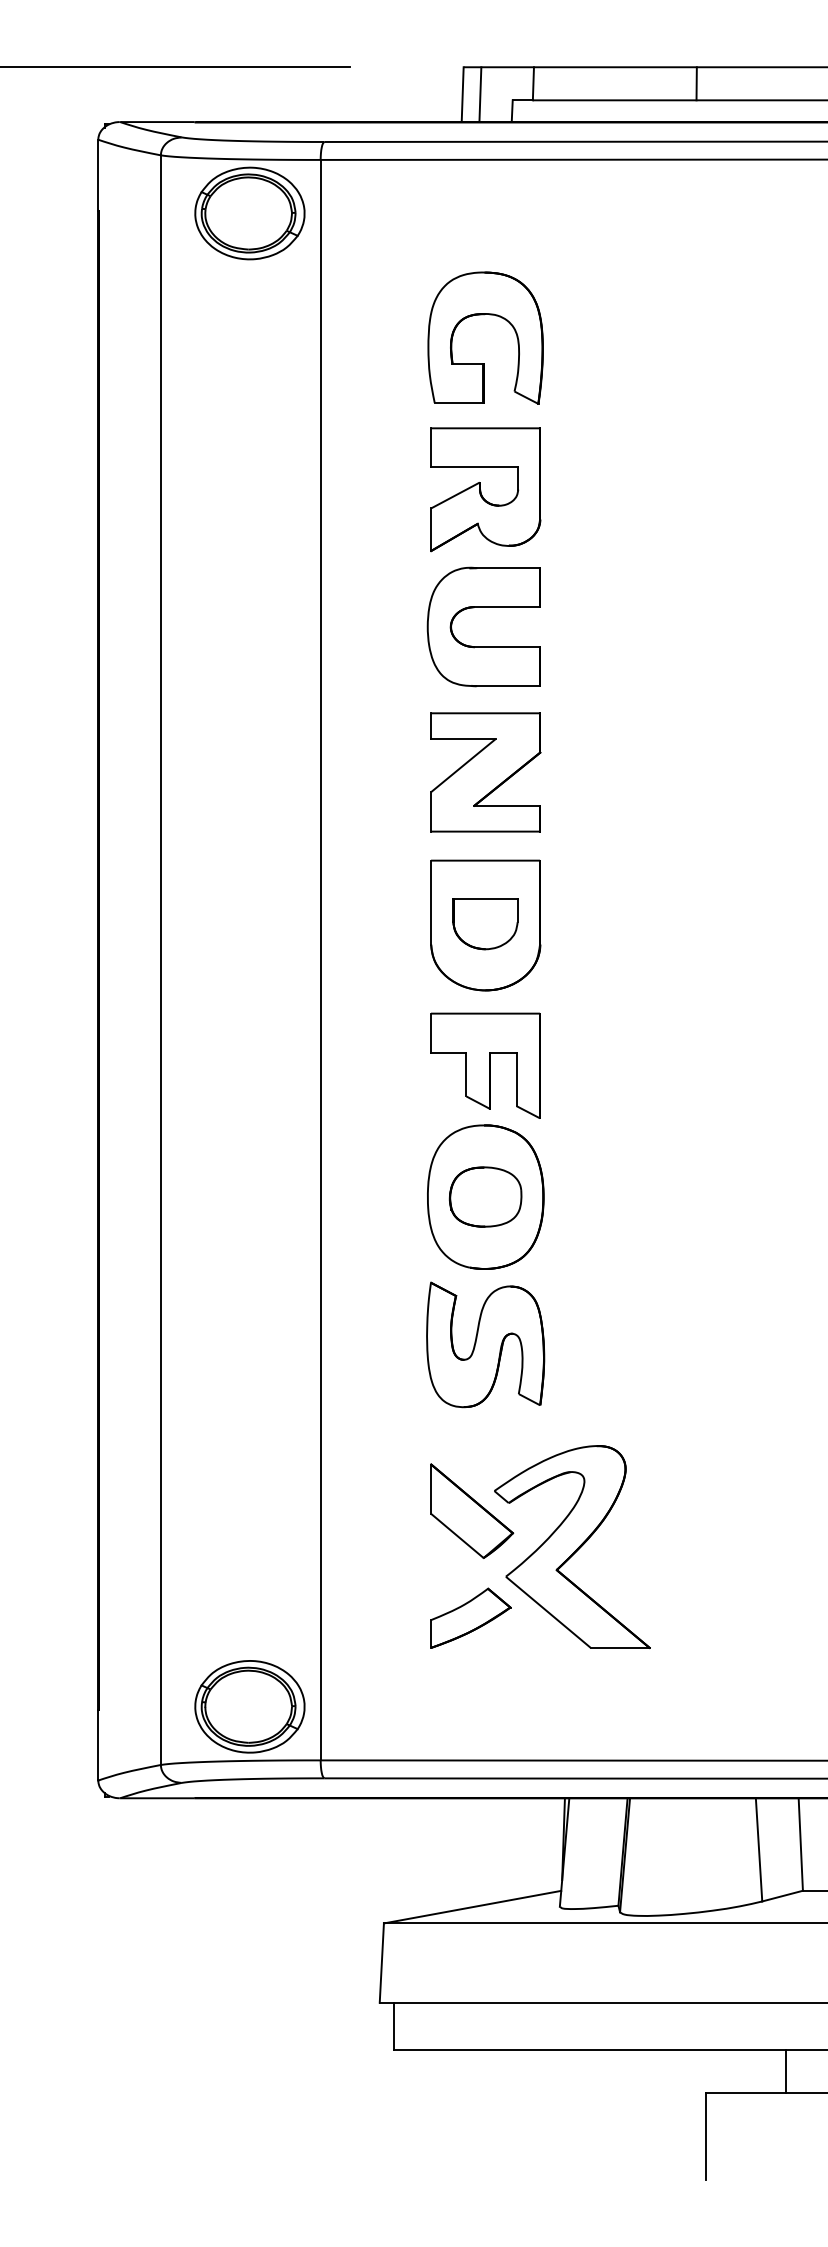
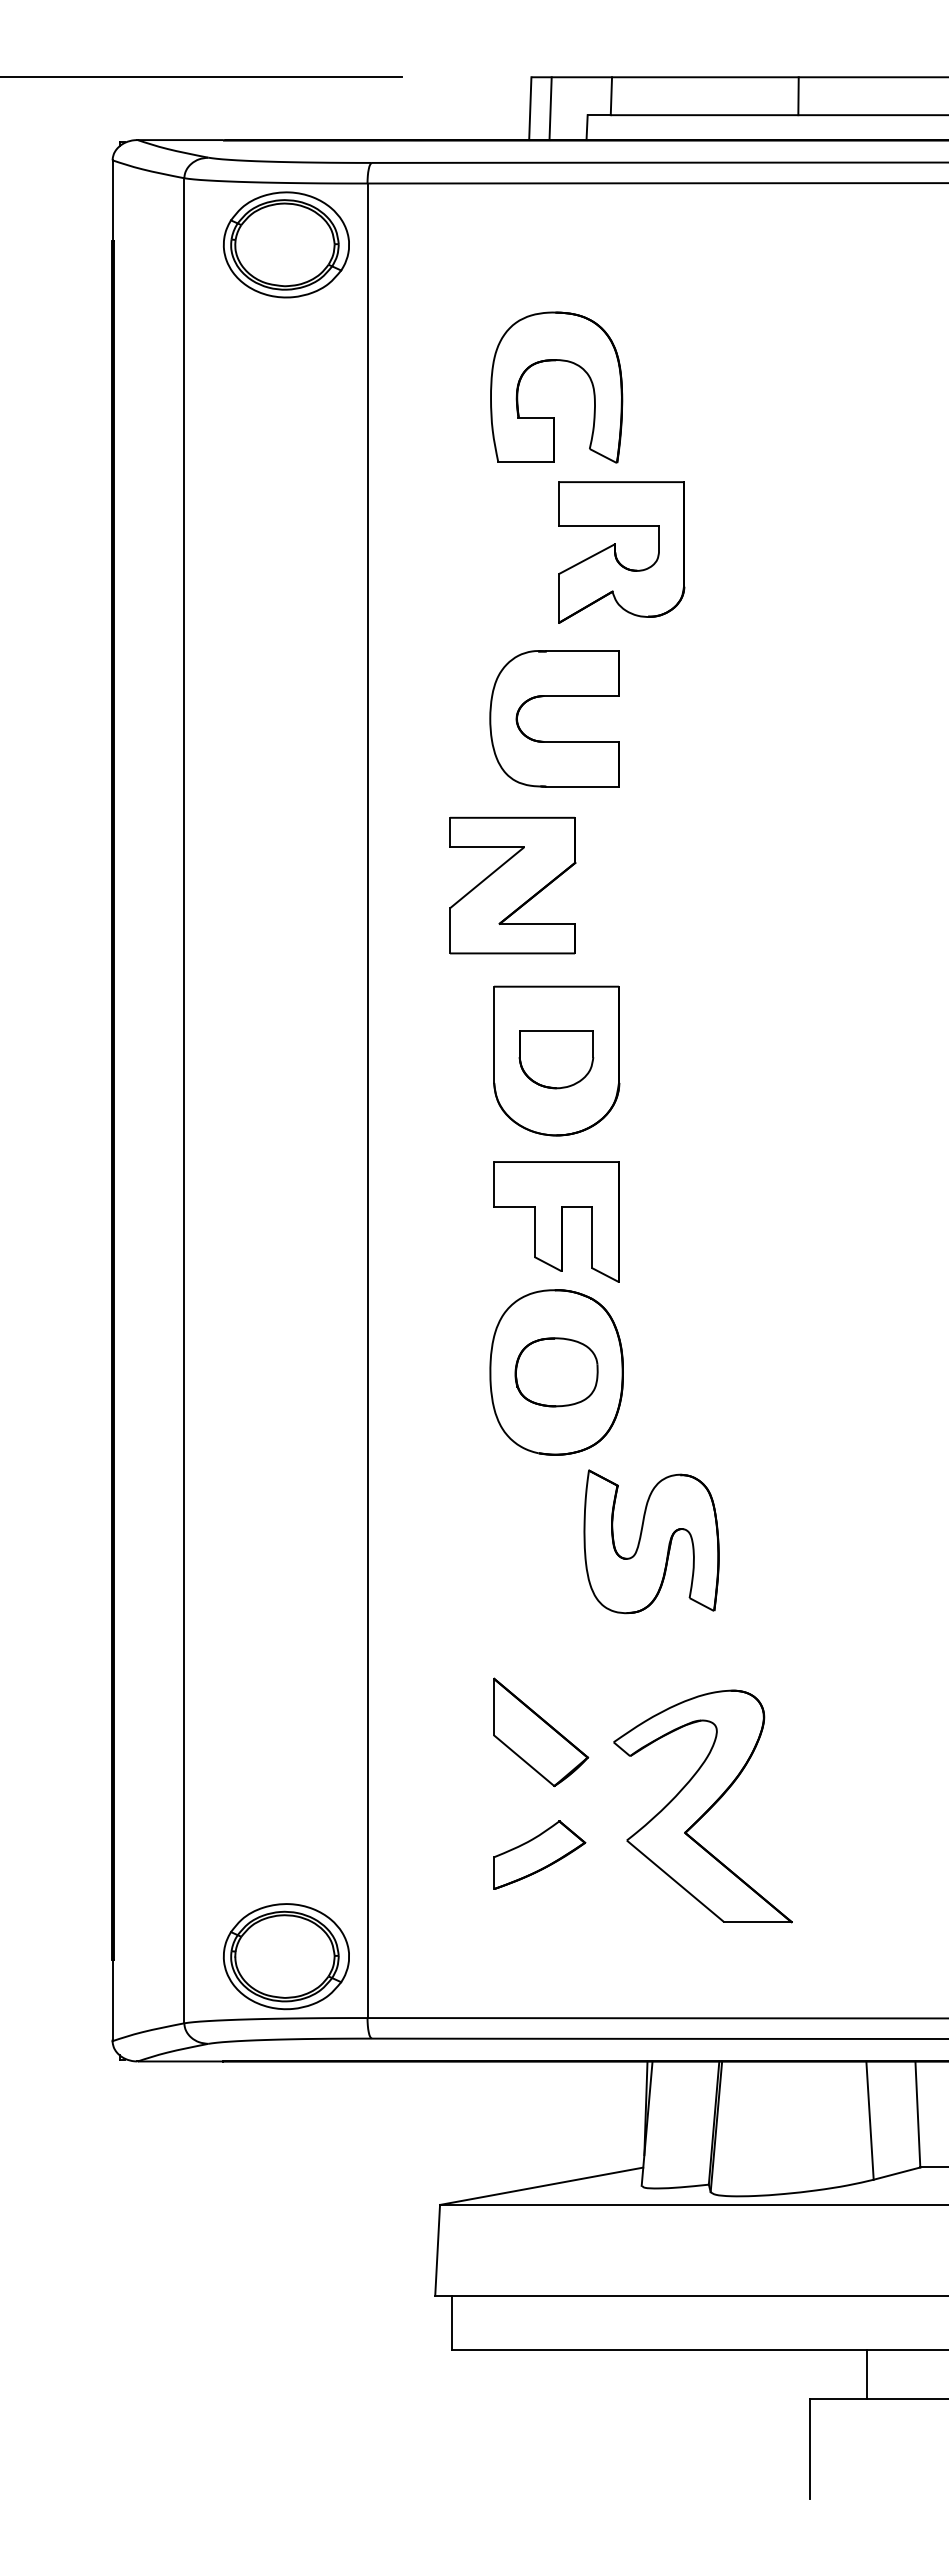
part: (485, 489) -> (621, 552), moved
part: (485, 772) -> (512, 885), moved
part: (485, 1344) -> (651, 1541), moved
part: (571, 1547) -> (702, 1806), moved
line: (785, 2071) -> (866, 2374), moved

